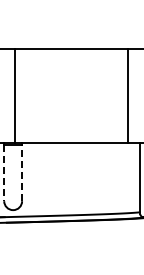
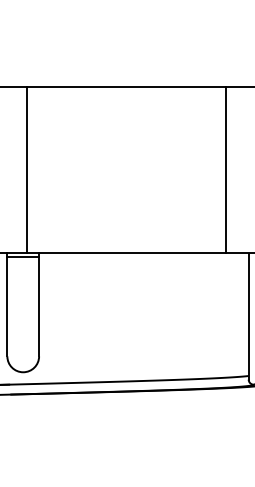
line: (22, 172) -> (39, 305), dashed -> solid
line: (4, 173) -> (7, 307), dashed -> solid

